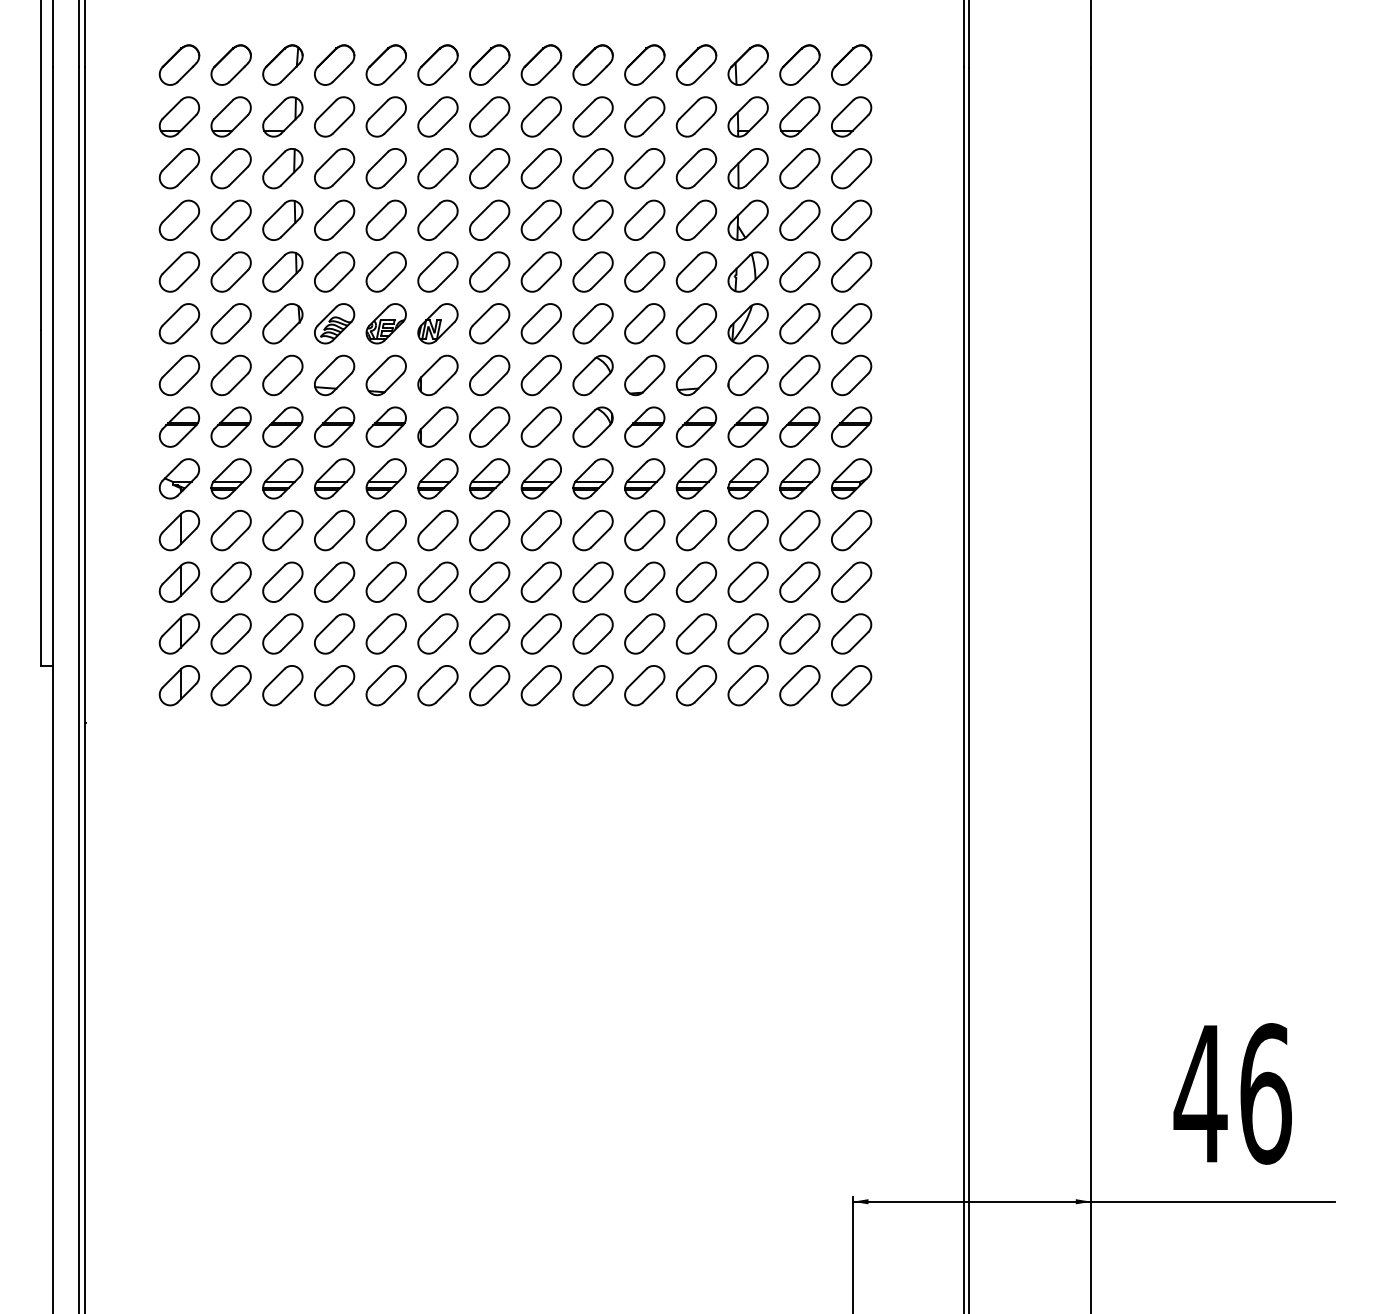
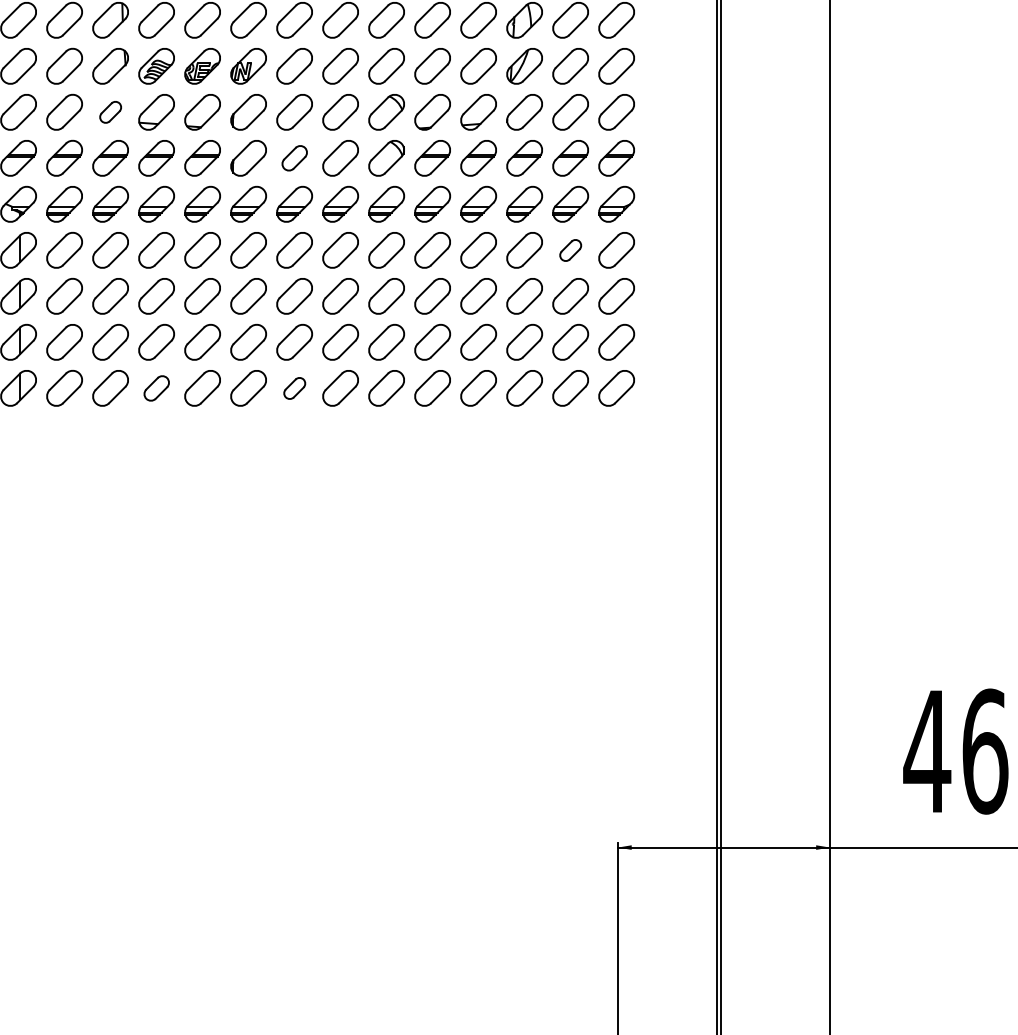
part: (282, 375) -> (110, 112), size x0.6
part: (489, 426) -> (294, 157), size x0.7
part: (799, 530) -> (570, 250), size x0.6
part: (334, 685) -> (156, 388), size x0.7
part: (489, 685) -> (294, 388), size x0.6

